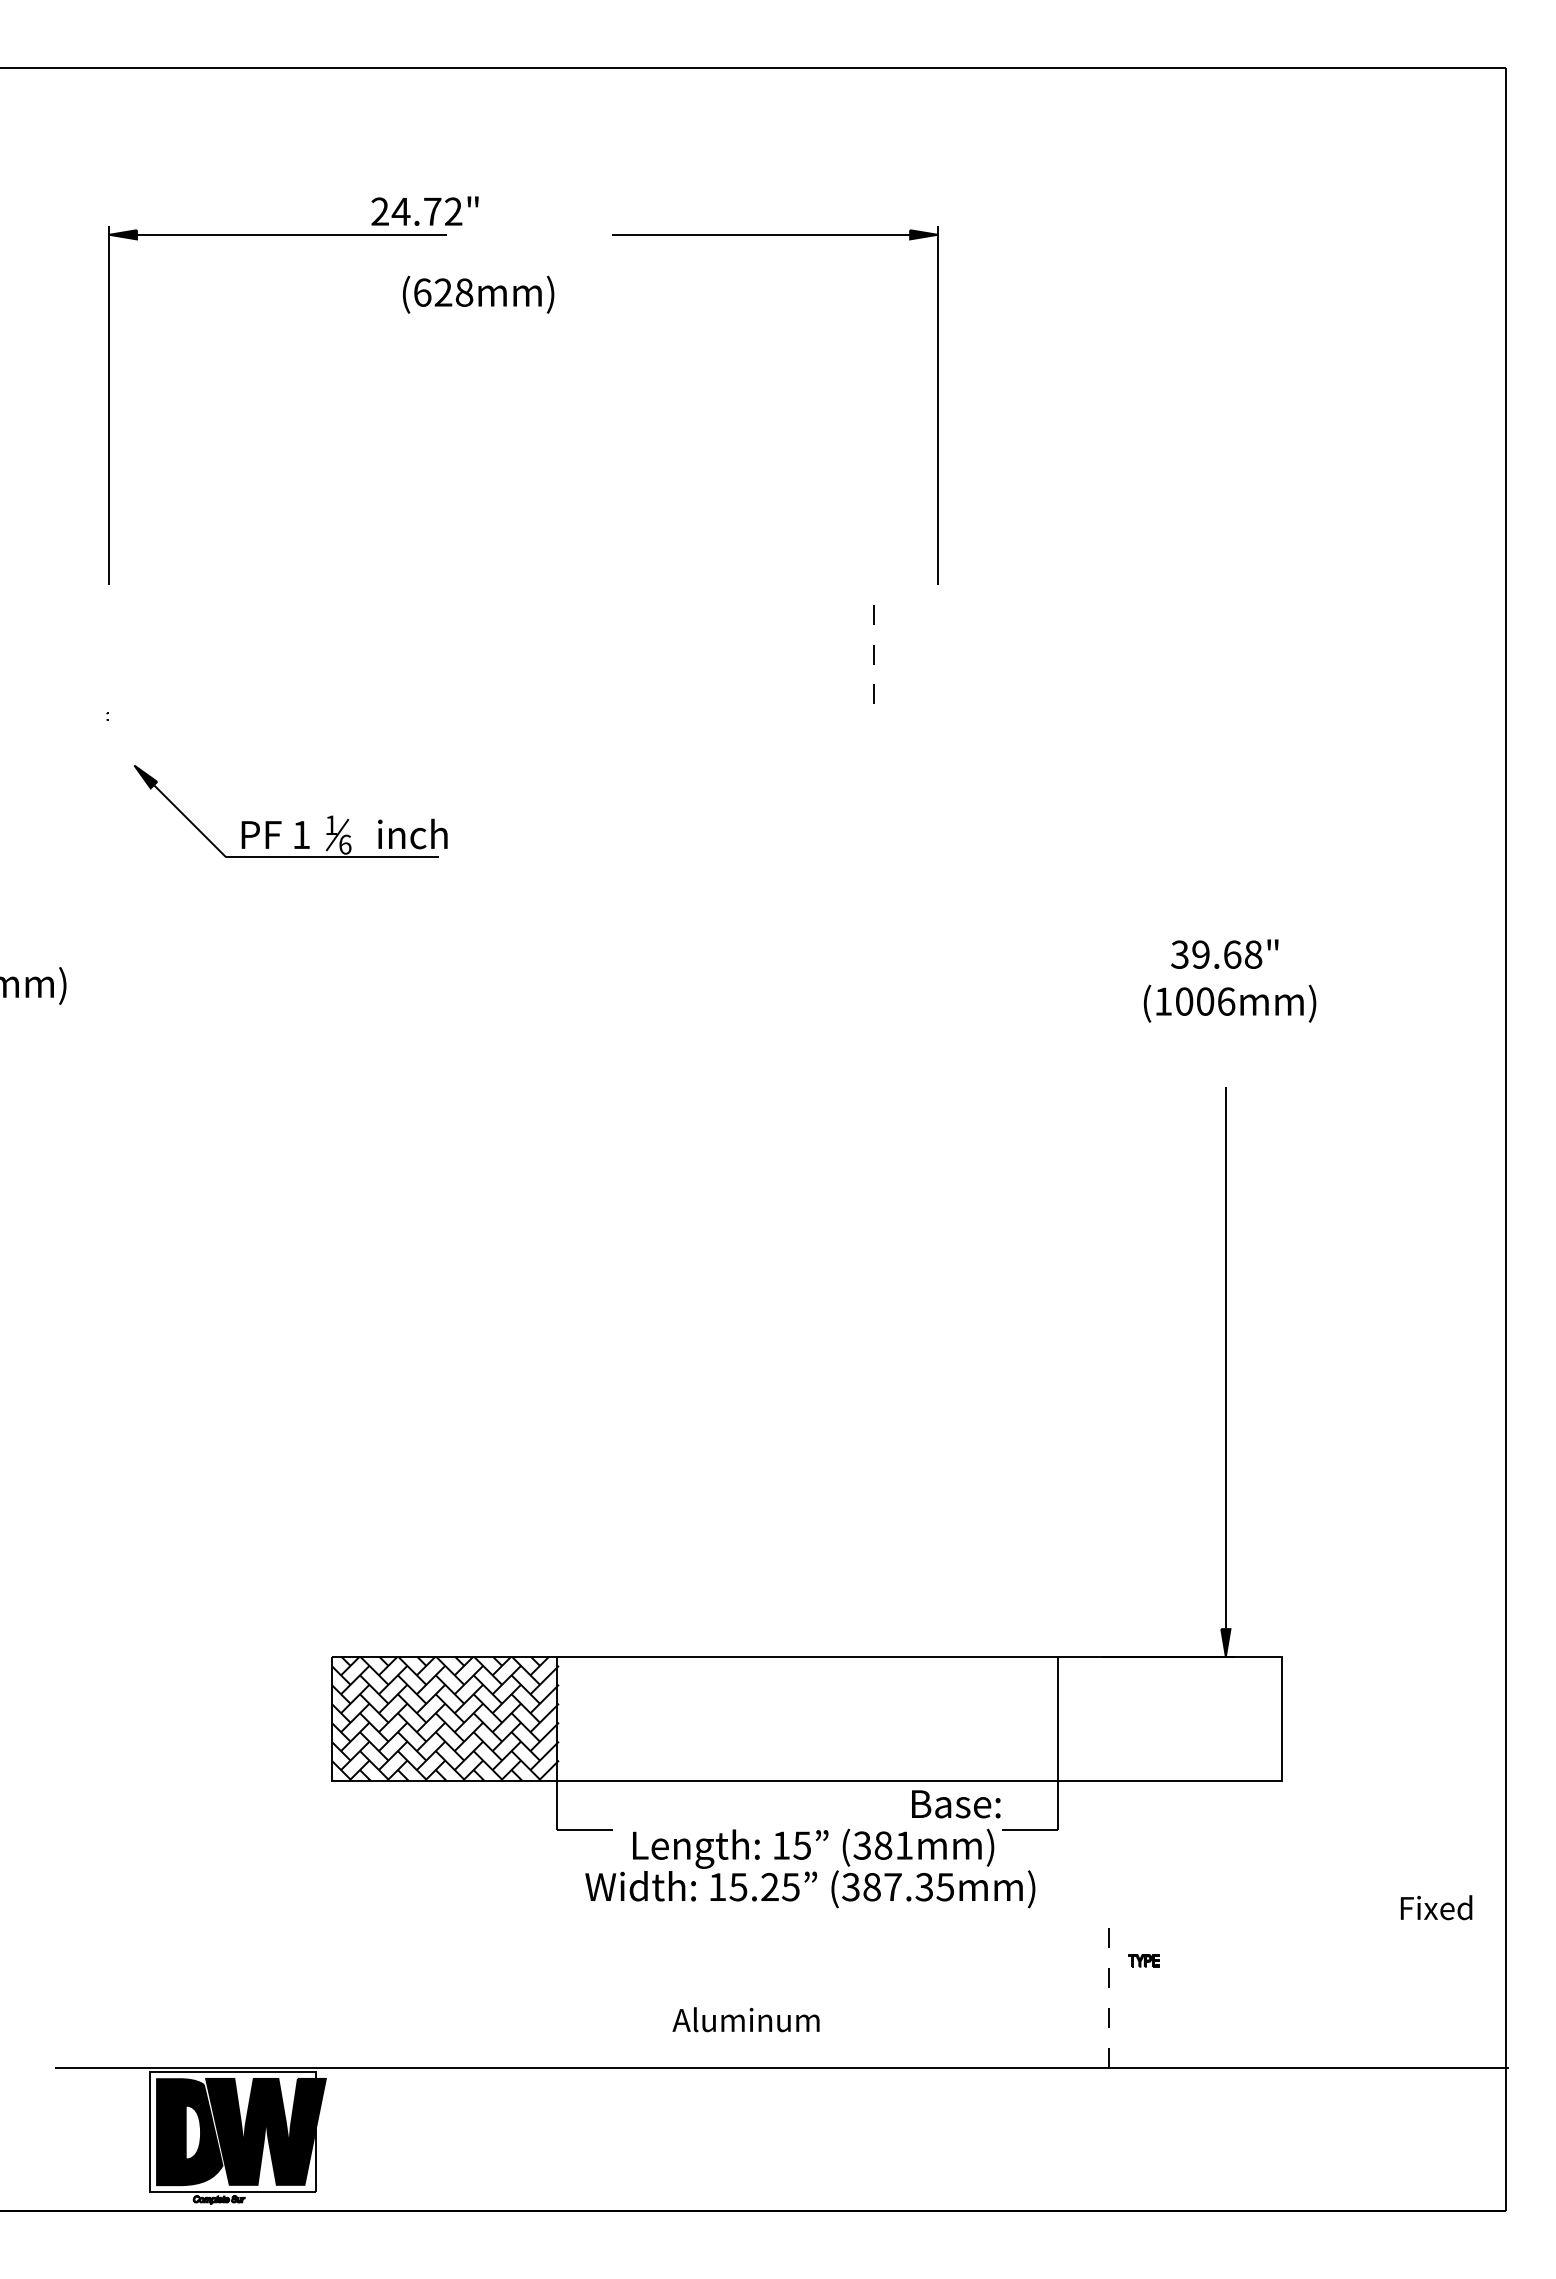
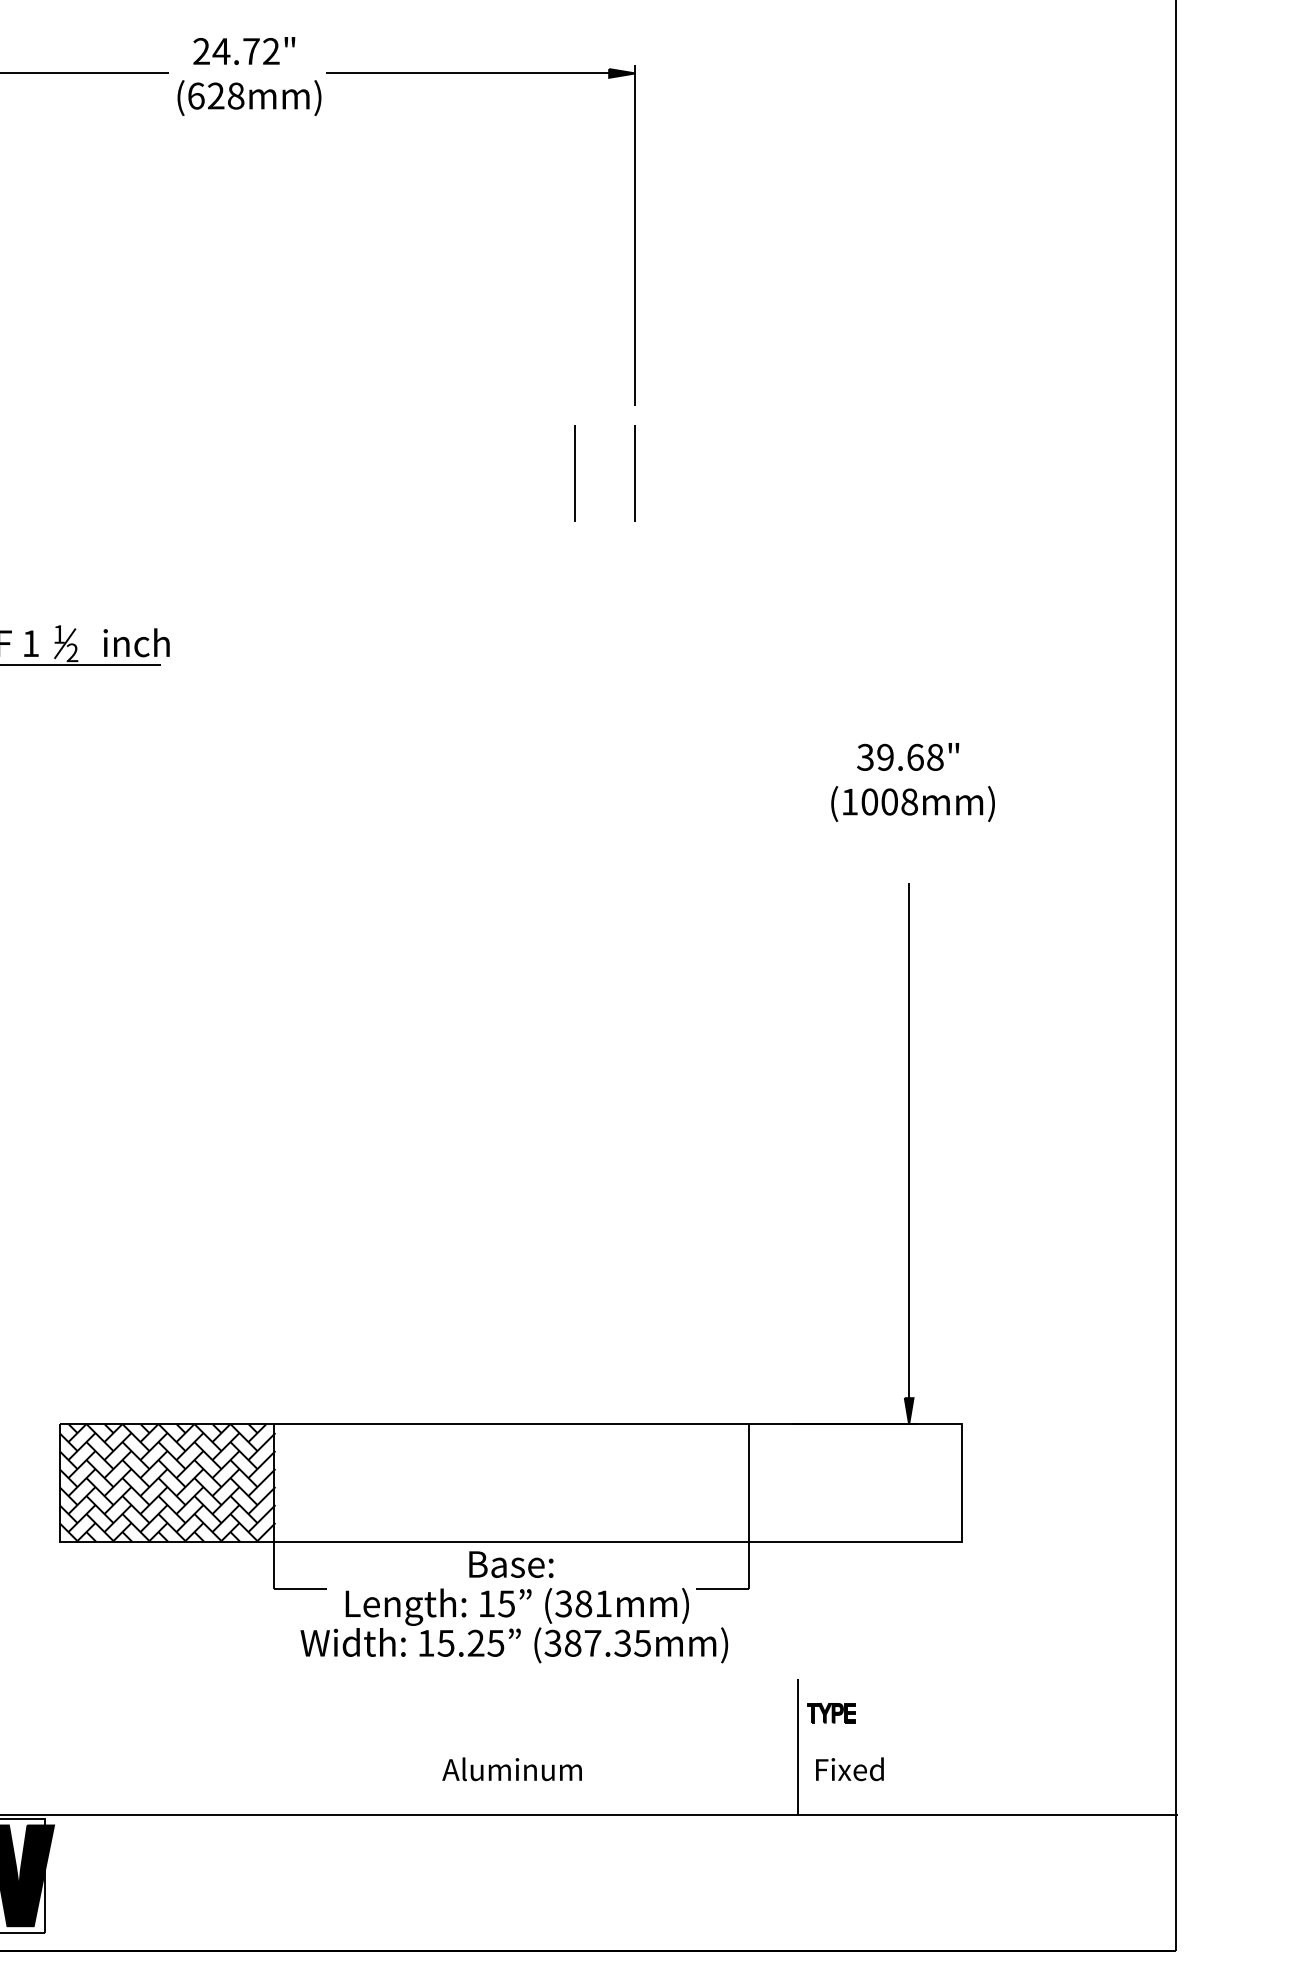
text: (424, 210) -> (243, 50), moved
text: (478, 294) -> (249, 97), moved
line: (873, 655) -> (574, 473), dashed -> solid
line: (937, 655) -> (635, 473), added
text: (345, 844) -> (72, 652), 6 -> 2
text: (1226, 1001) -> (909, 801), (1006mm) -> (1008mm)
text: (956, 1804) -> (511, 1564), moved
text: (1436, 1907) -> (849, 1769), moved
part: (1143, 1960) -> (830, 1713), size x1.67
line: (1109, 1996) -> (798, 1747), dashed -> solid
text: (745, 2019) -> (511, 1769), moved

